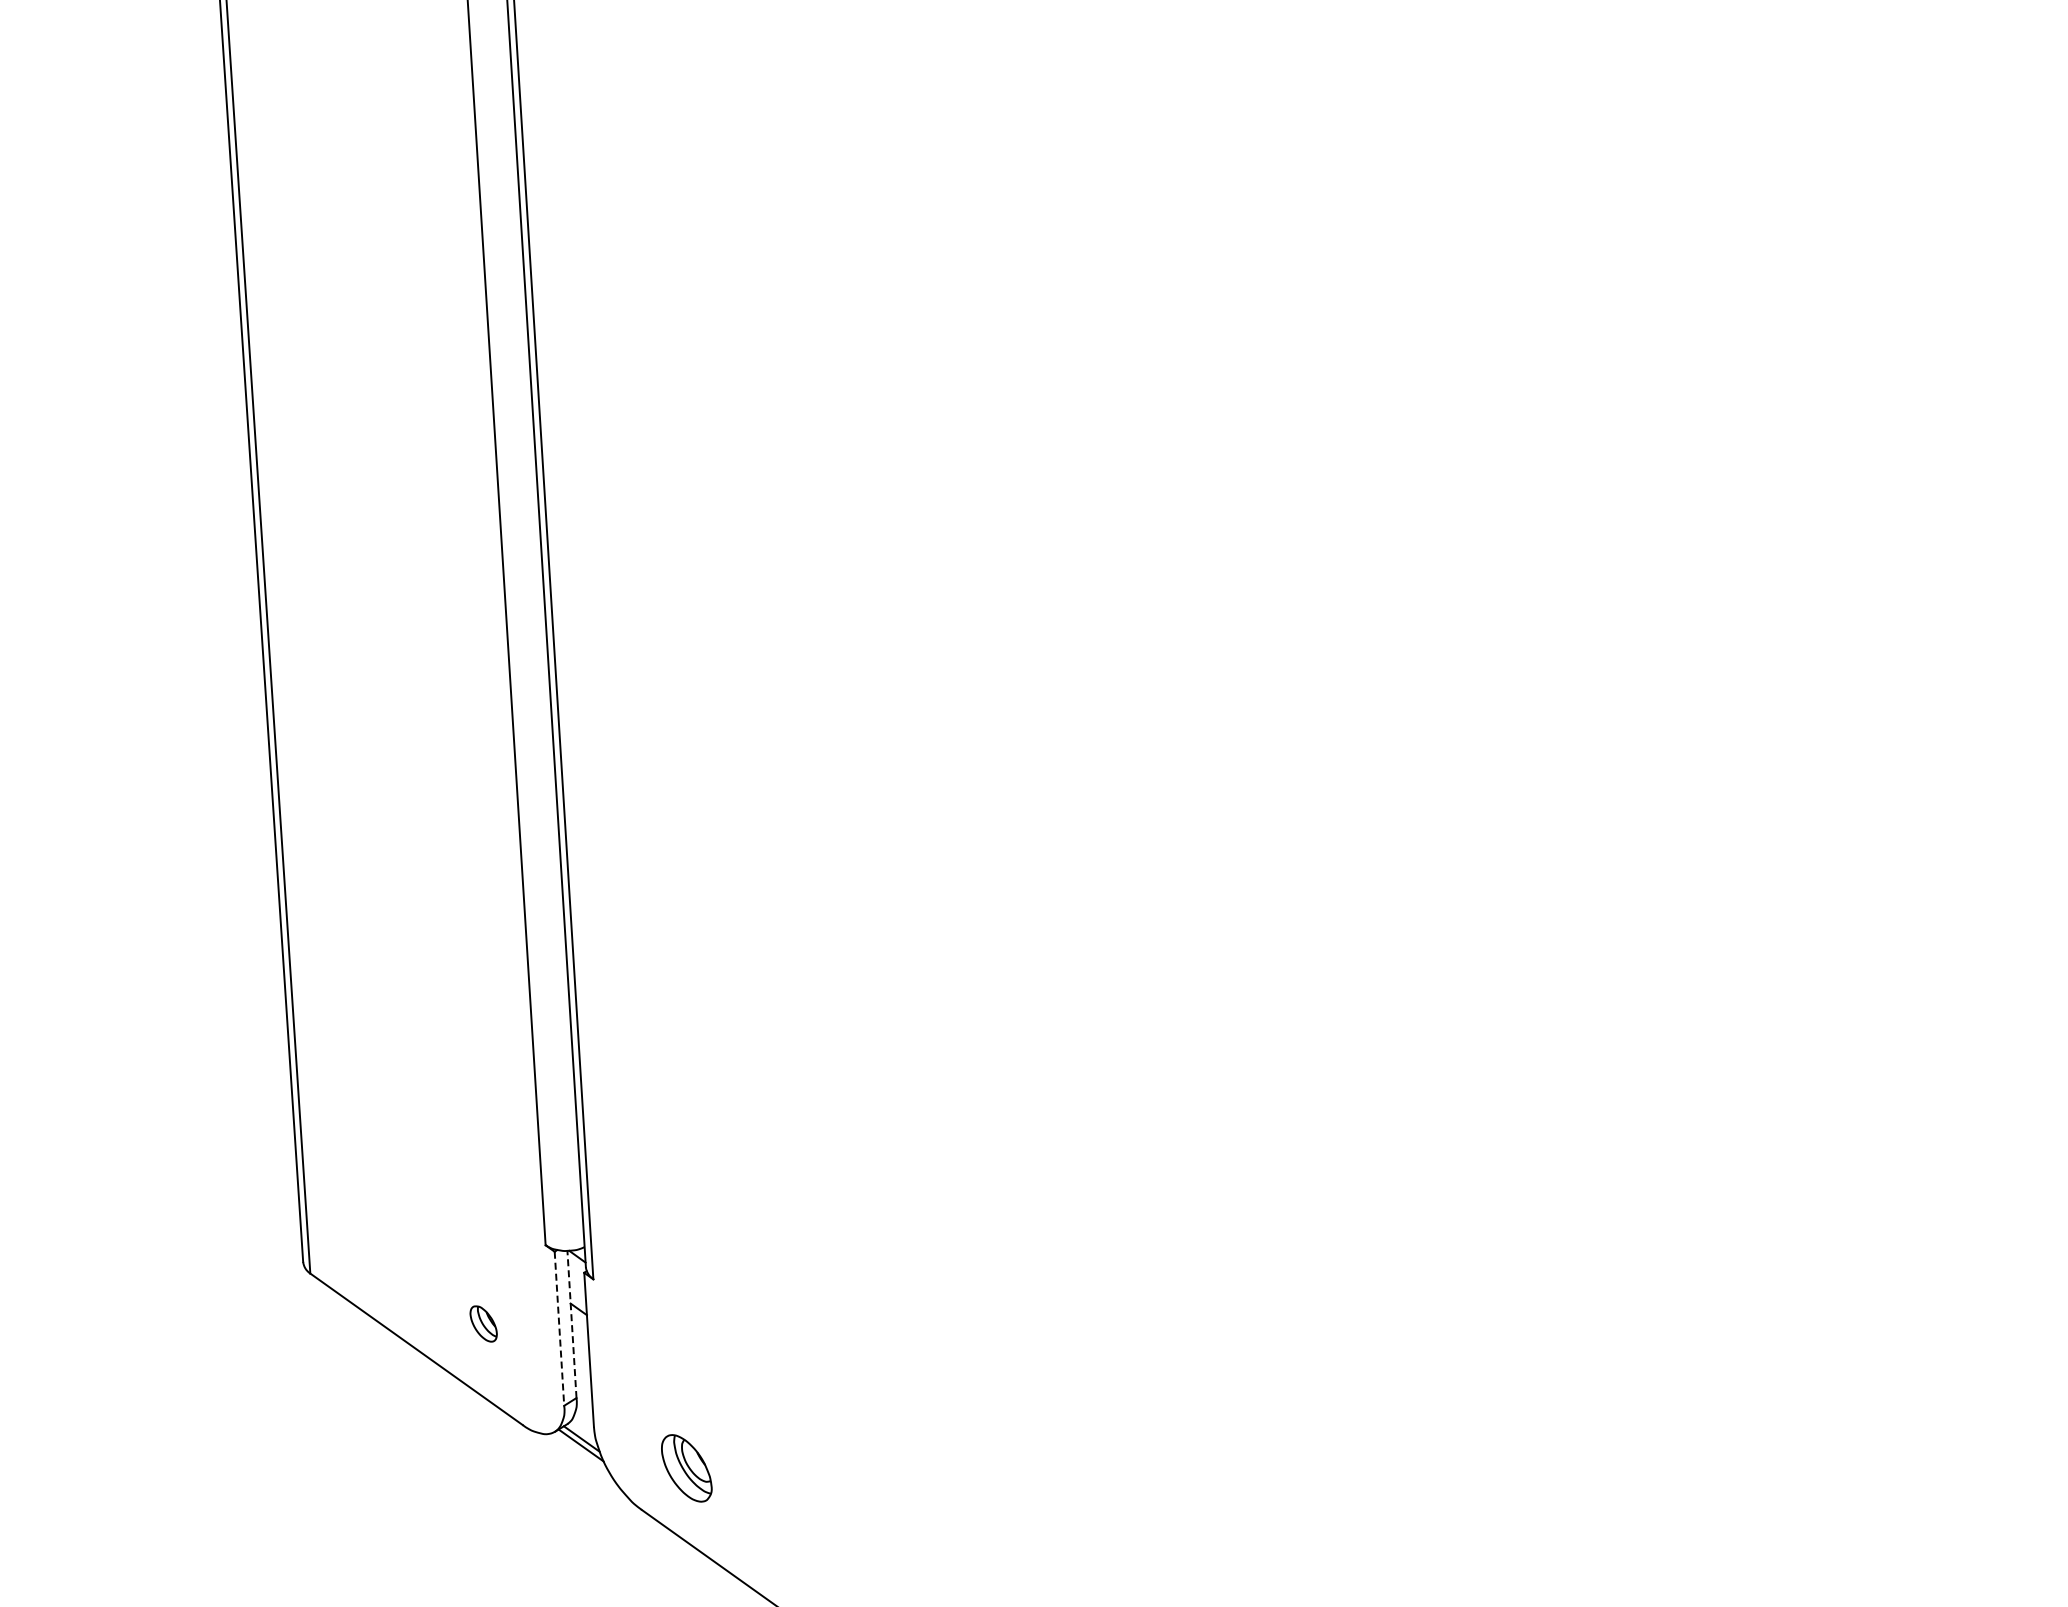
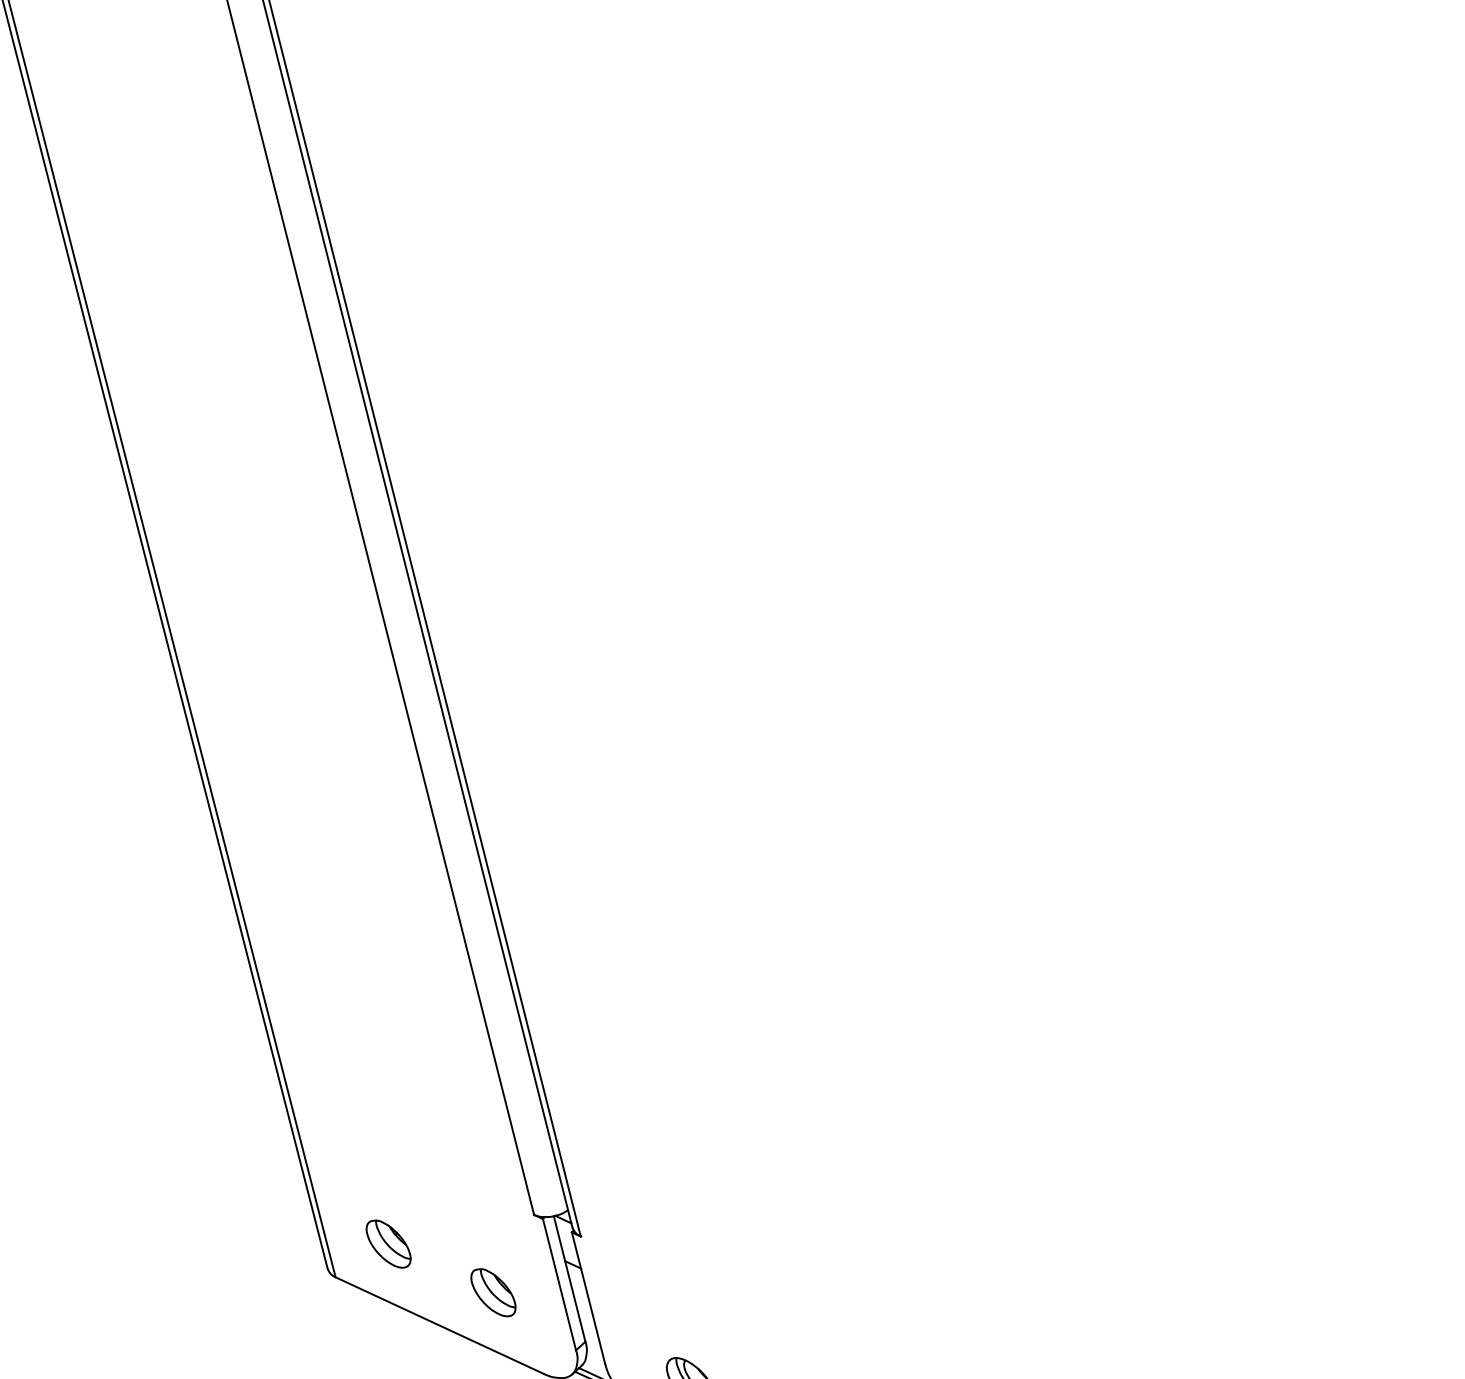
part: (376, 1247) -> (388, 1244), added
part: (483, 1323) -> (493, 1292), size x1.67
line: (571, 1324) -> (569, 1279), dashed -> solid
line: (559, 1329) -> (559, 1285), dashed -> solid

